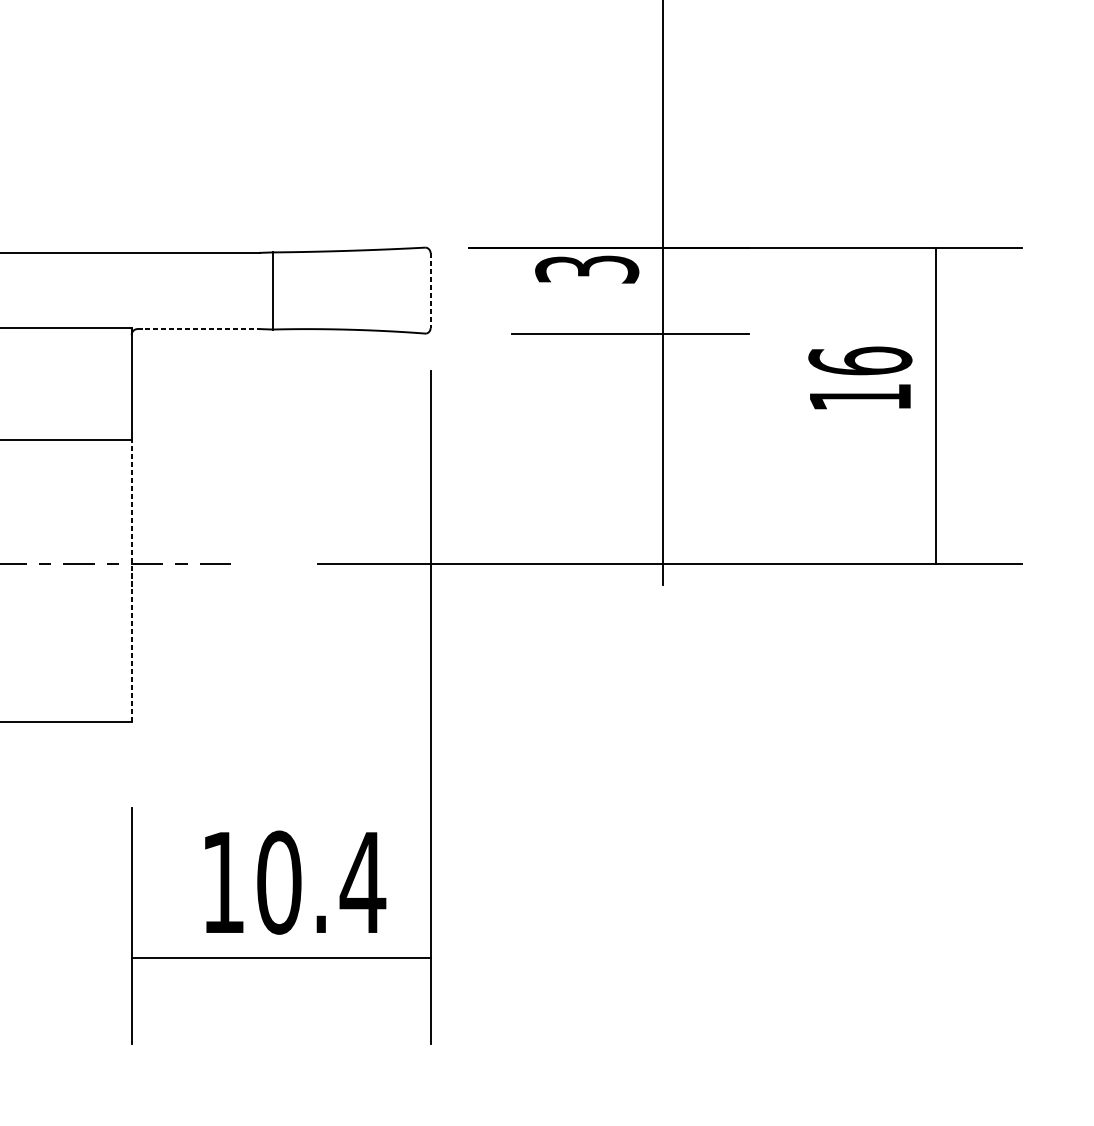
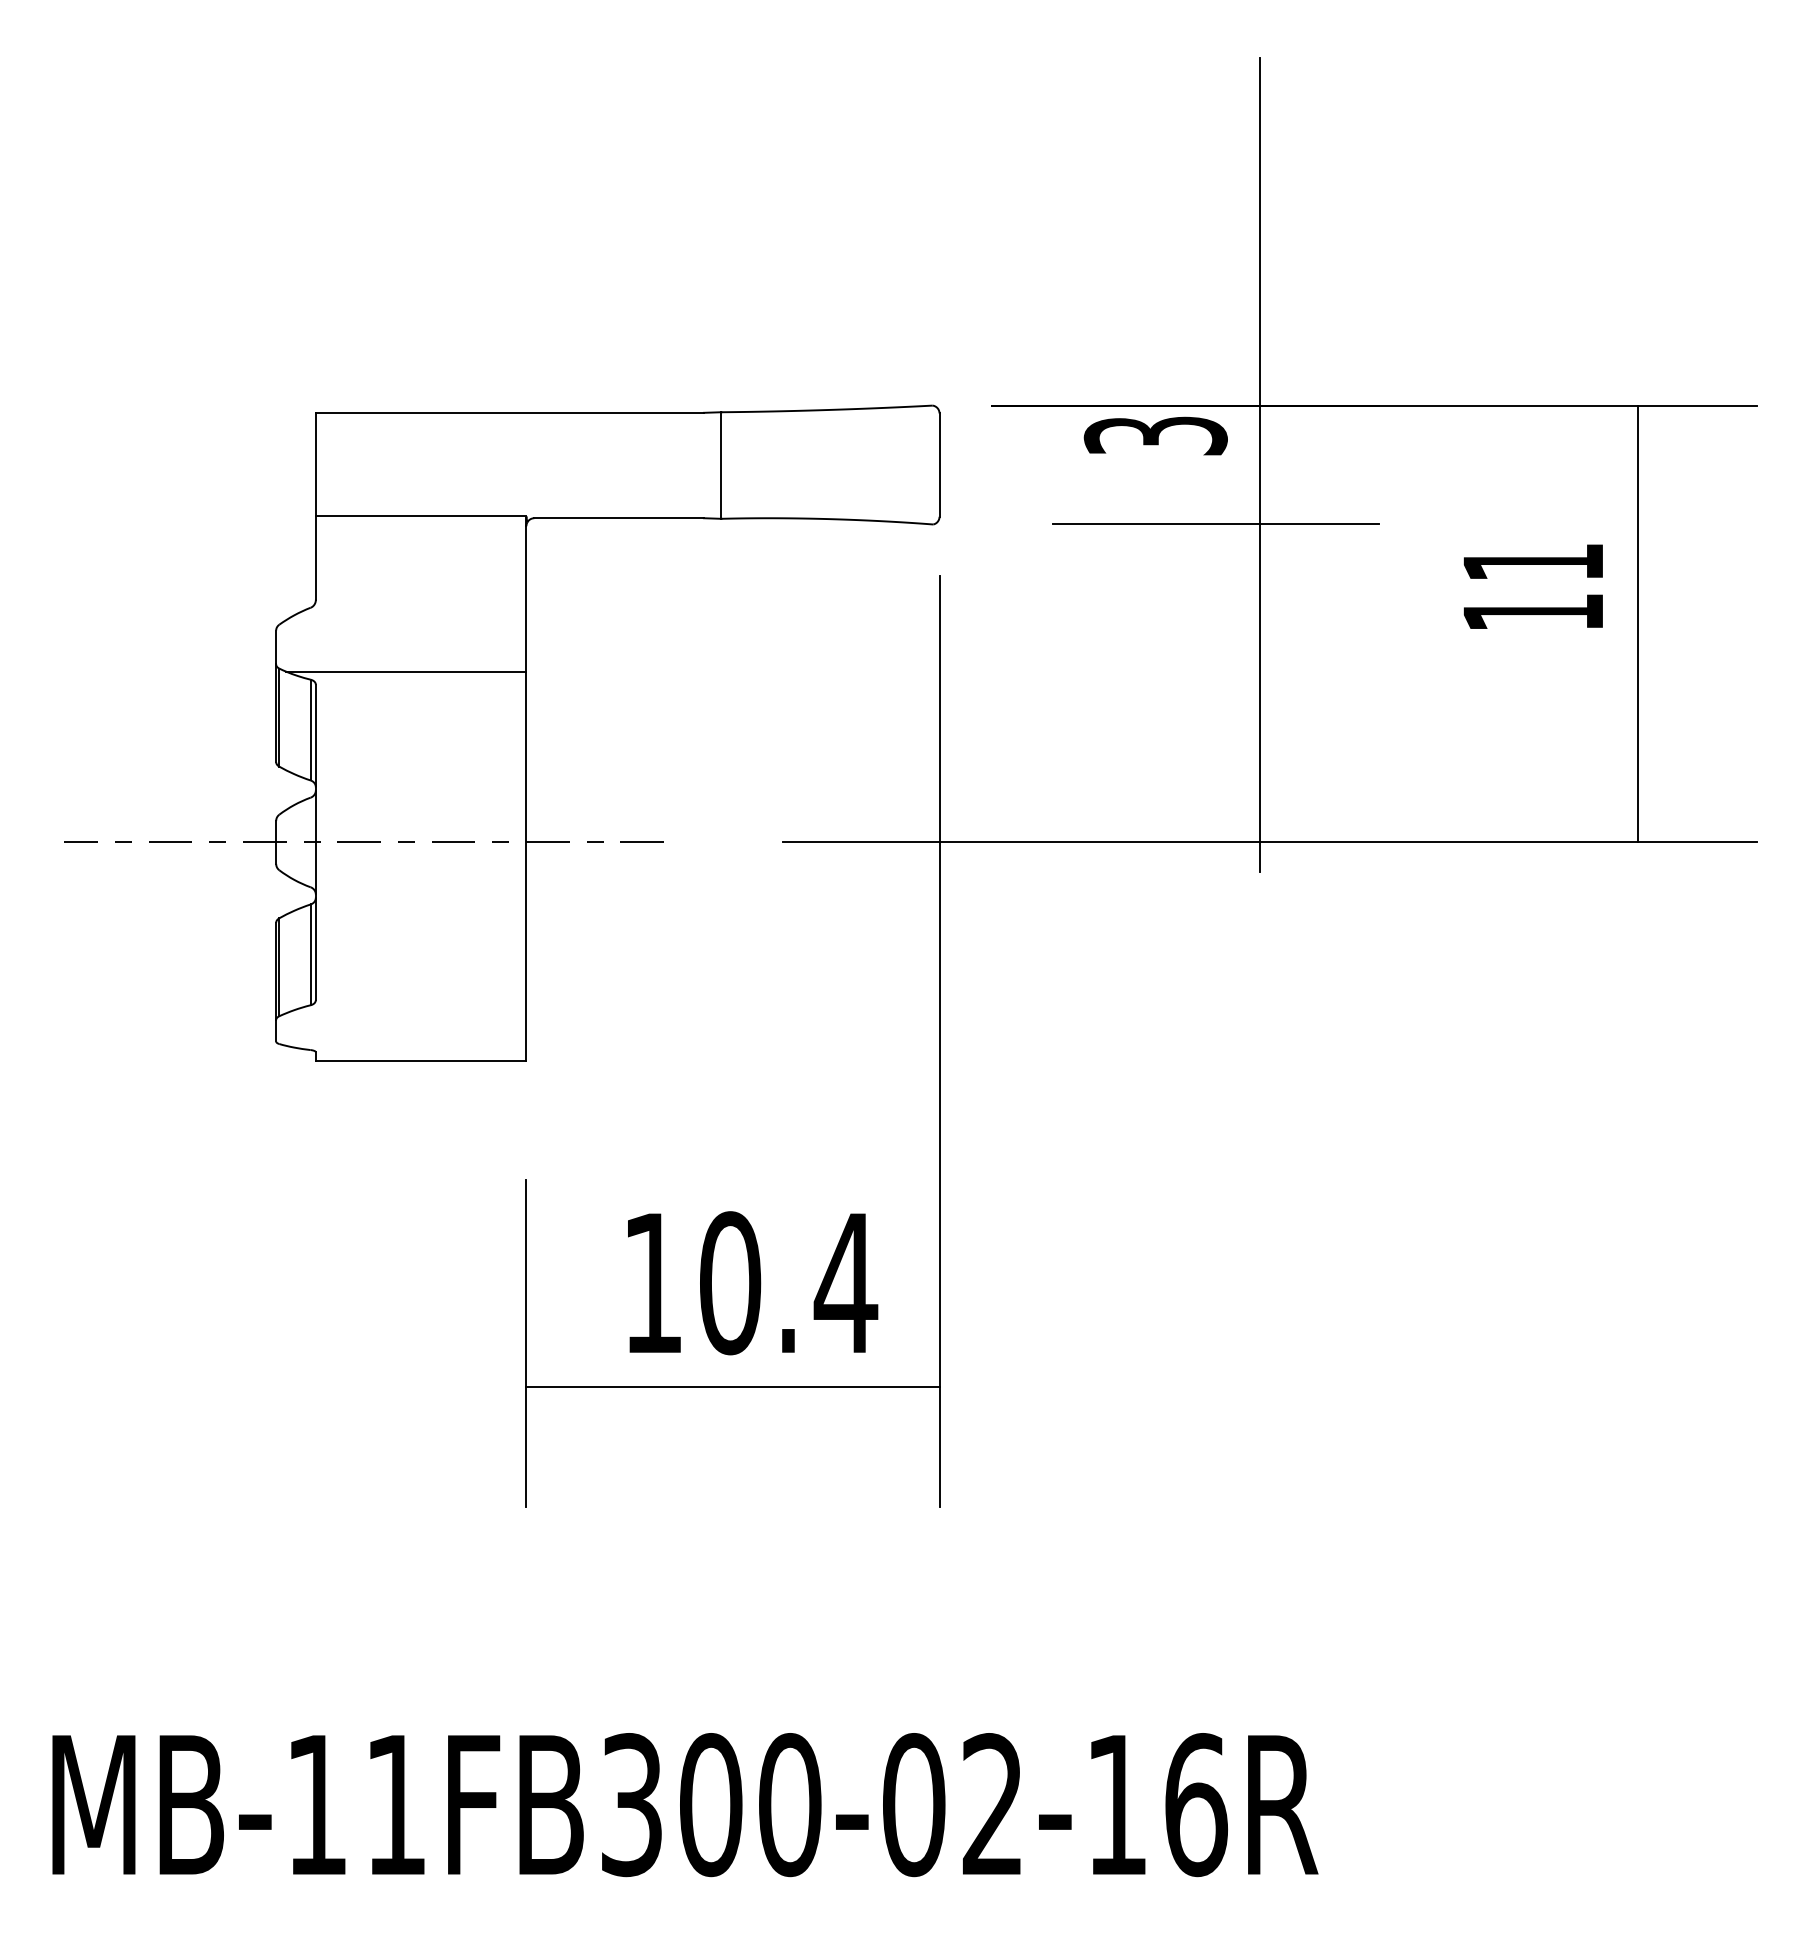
line: (430, 290) -> (939, 465), dashed -> solid
line: (199, 329) -> (619, 518), dashed -> solid
text: (860, 360) -> (1533, 561), 16 -> 11
line: (131, 581) -> (526, 866), dashed -> solid

